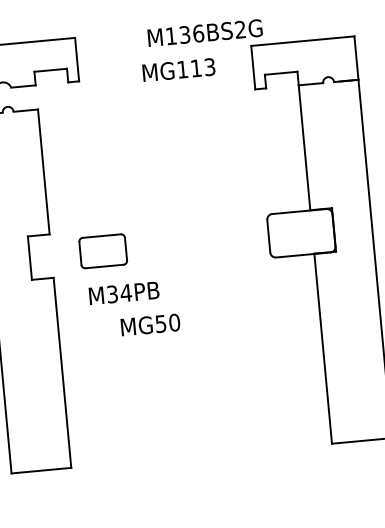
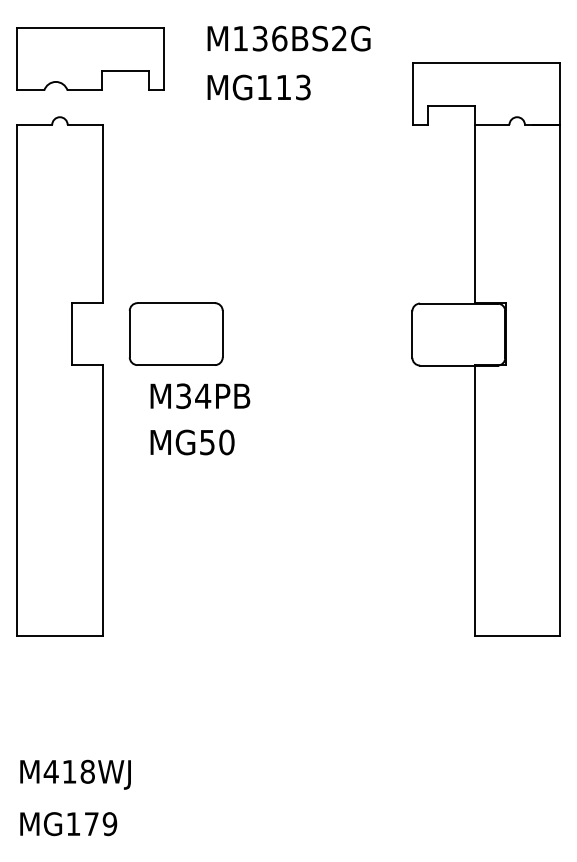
text: (204, 32) -> (288, 38), moved
text: (178, 70) -> (258, 87), moved
part: (102, 250) -> (175, 333), size x1.43
text: (150, 324) -> (192, 442), moved

